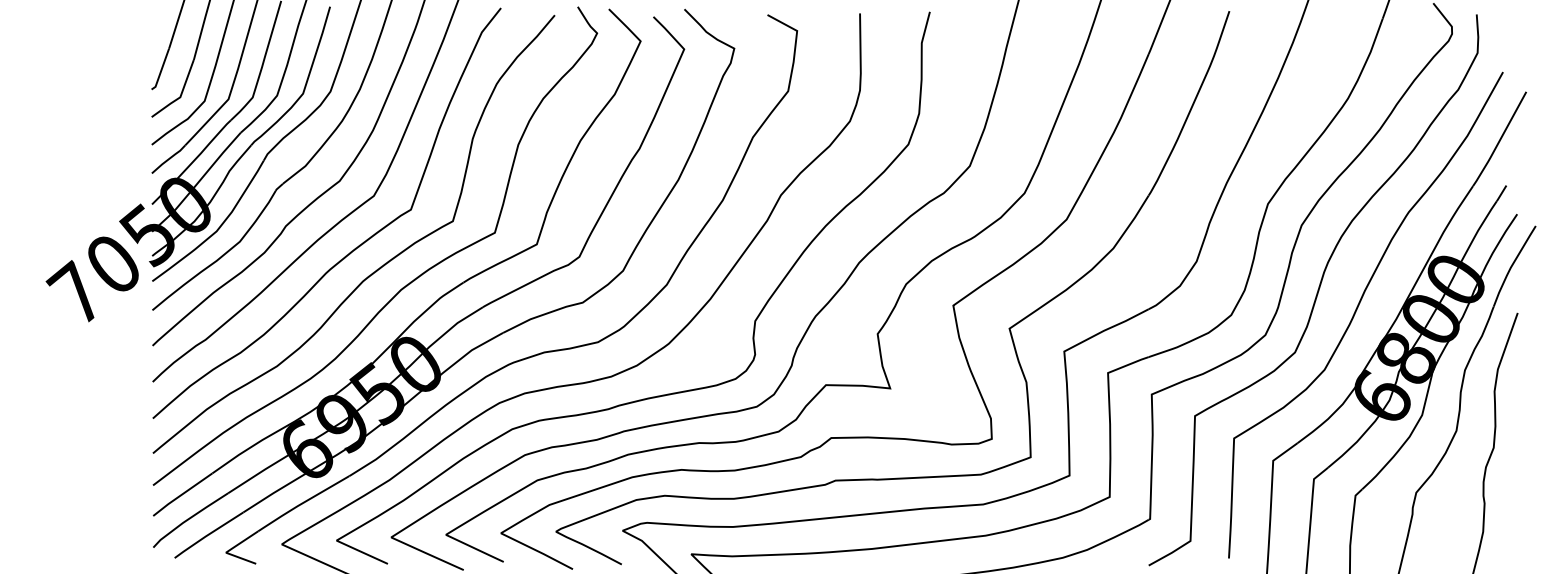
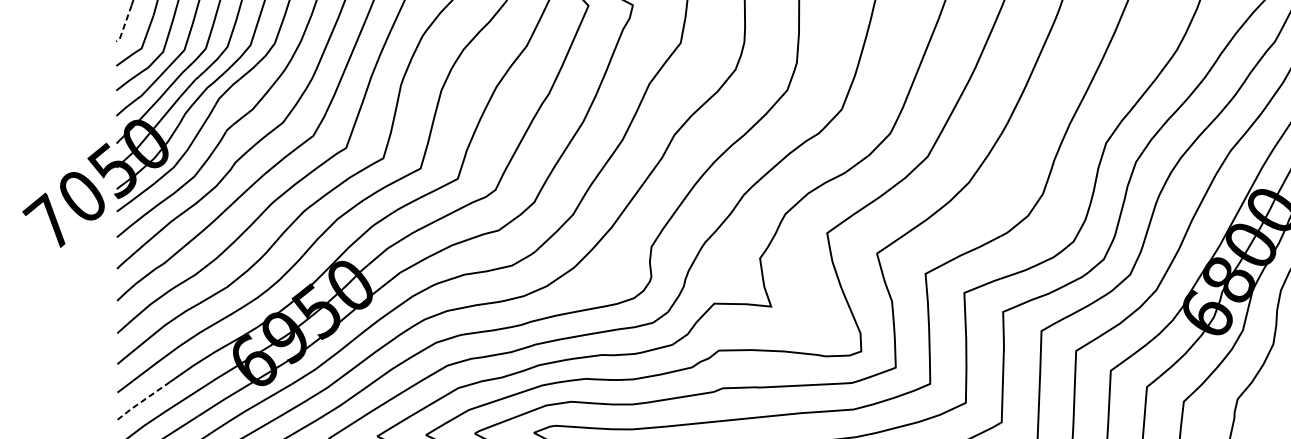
line: (161, 71) -> (124, 25), solid -> dashed
line: (181, 495) -> (142, 401), solid -> dashed

